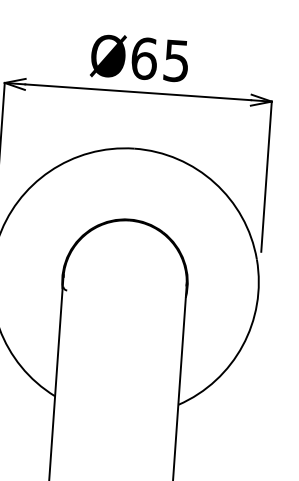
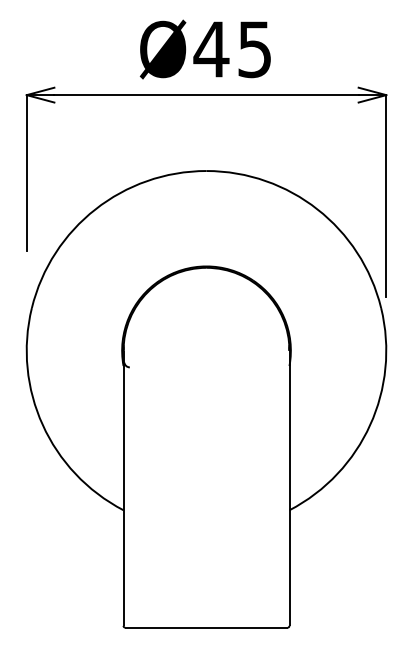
text: (144, 58) -> (211, 49), Ø65 -> Ø45

